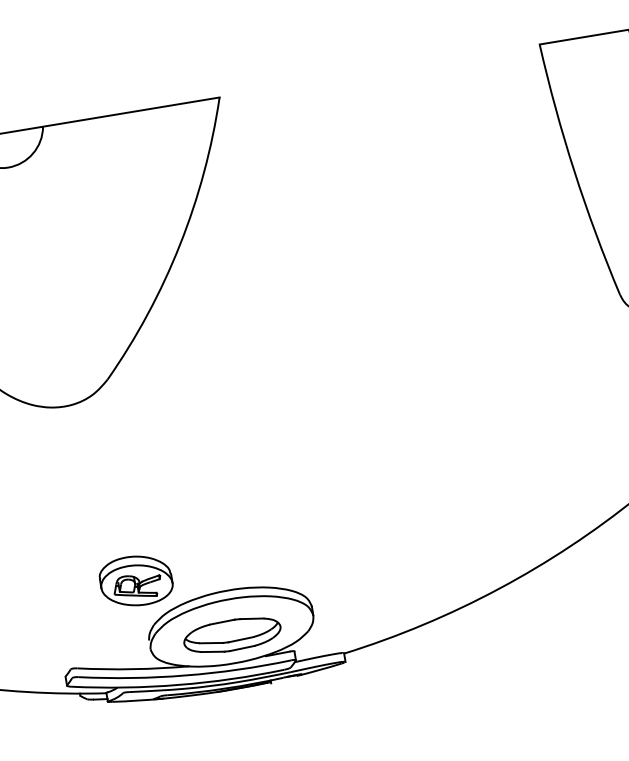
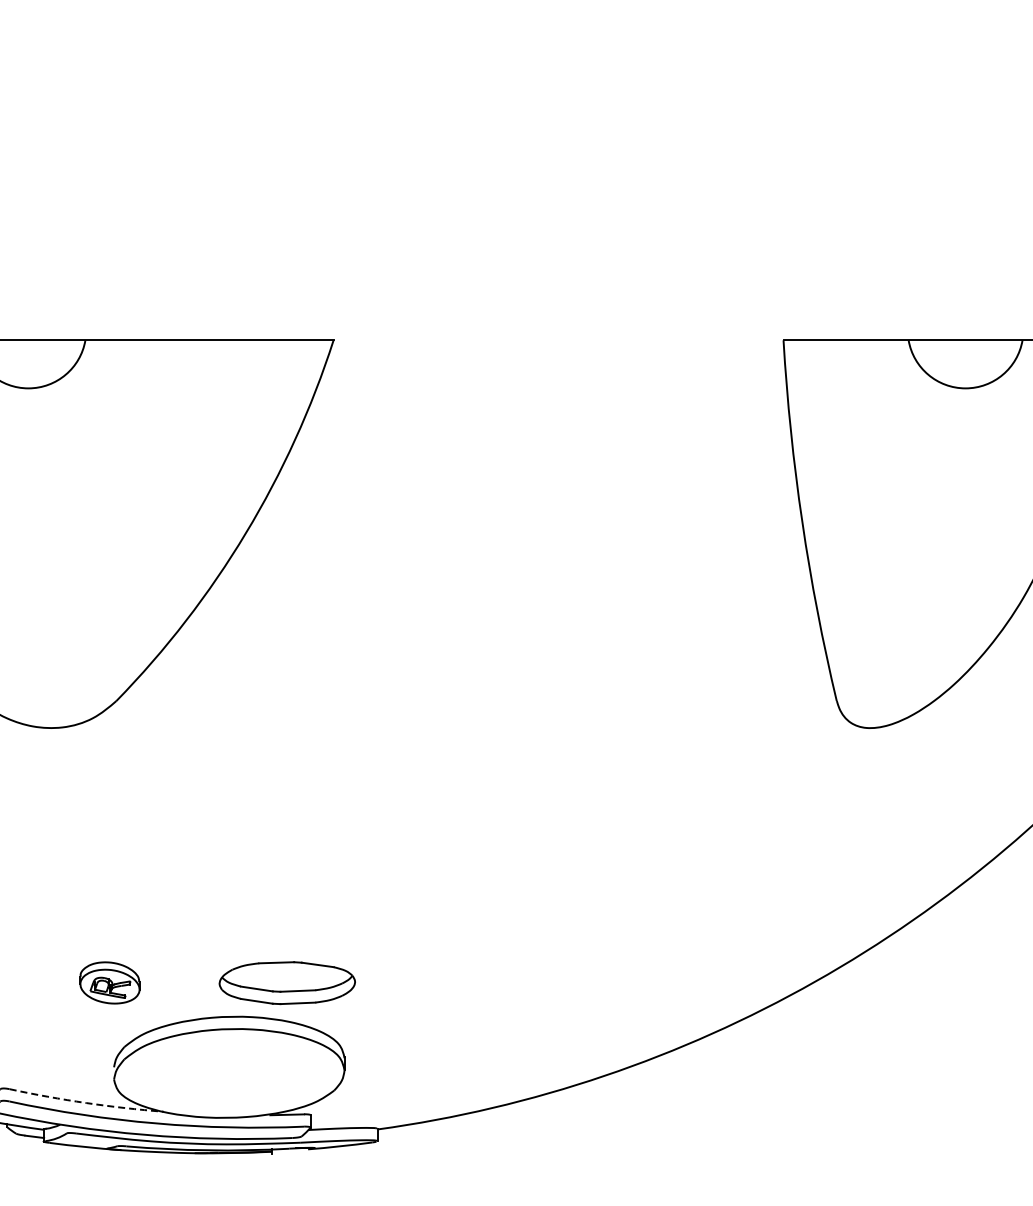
part: (135, 580) -> (109, 982), size x0.6
part: (231, 635) -> (286, 983), moved
arc: (133, 669) -> (86, 1103), solid -> dashed

